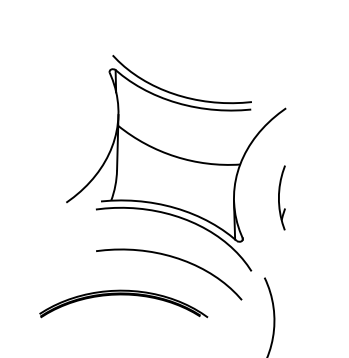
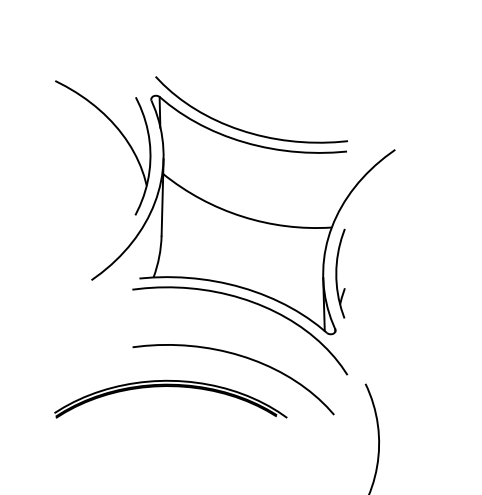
part: (85, 95) -> (118, 131), added
part: (281, 197) -> (340, 273), moved
part: (124, 295) -> (172, 387), moved

